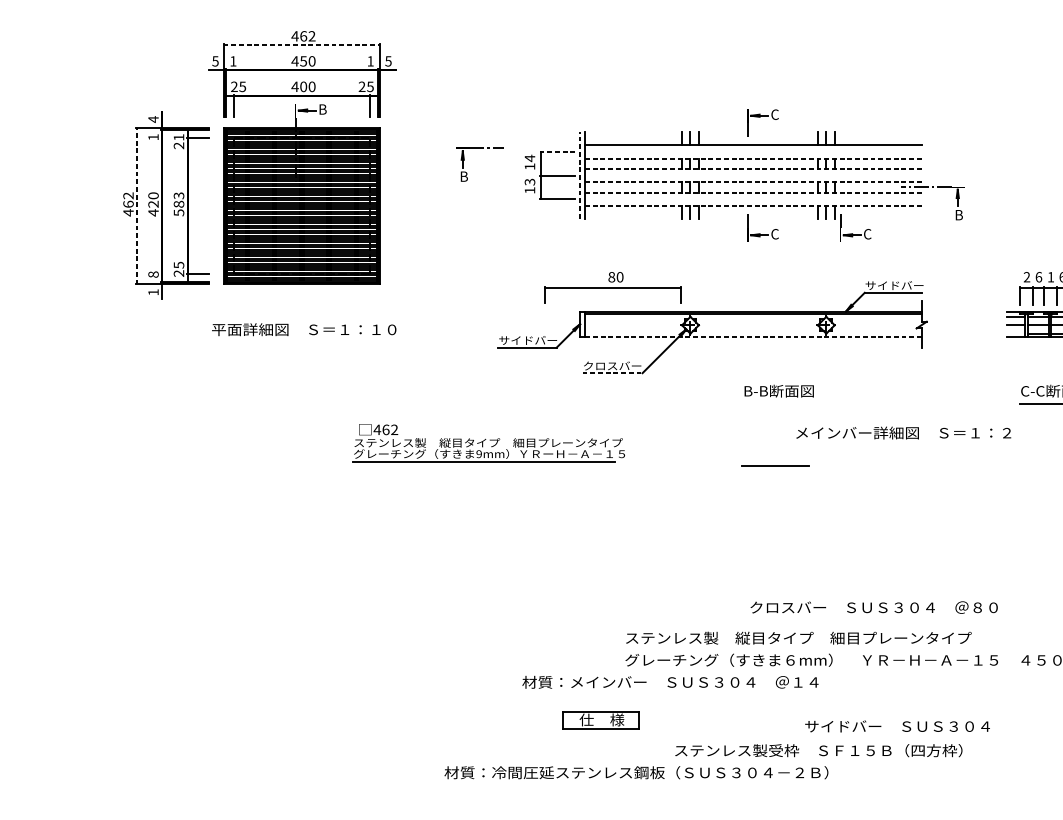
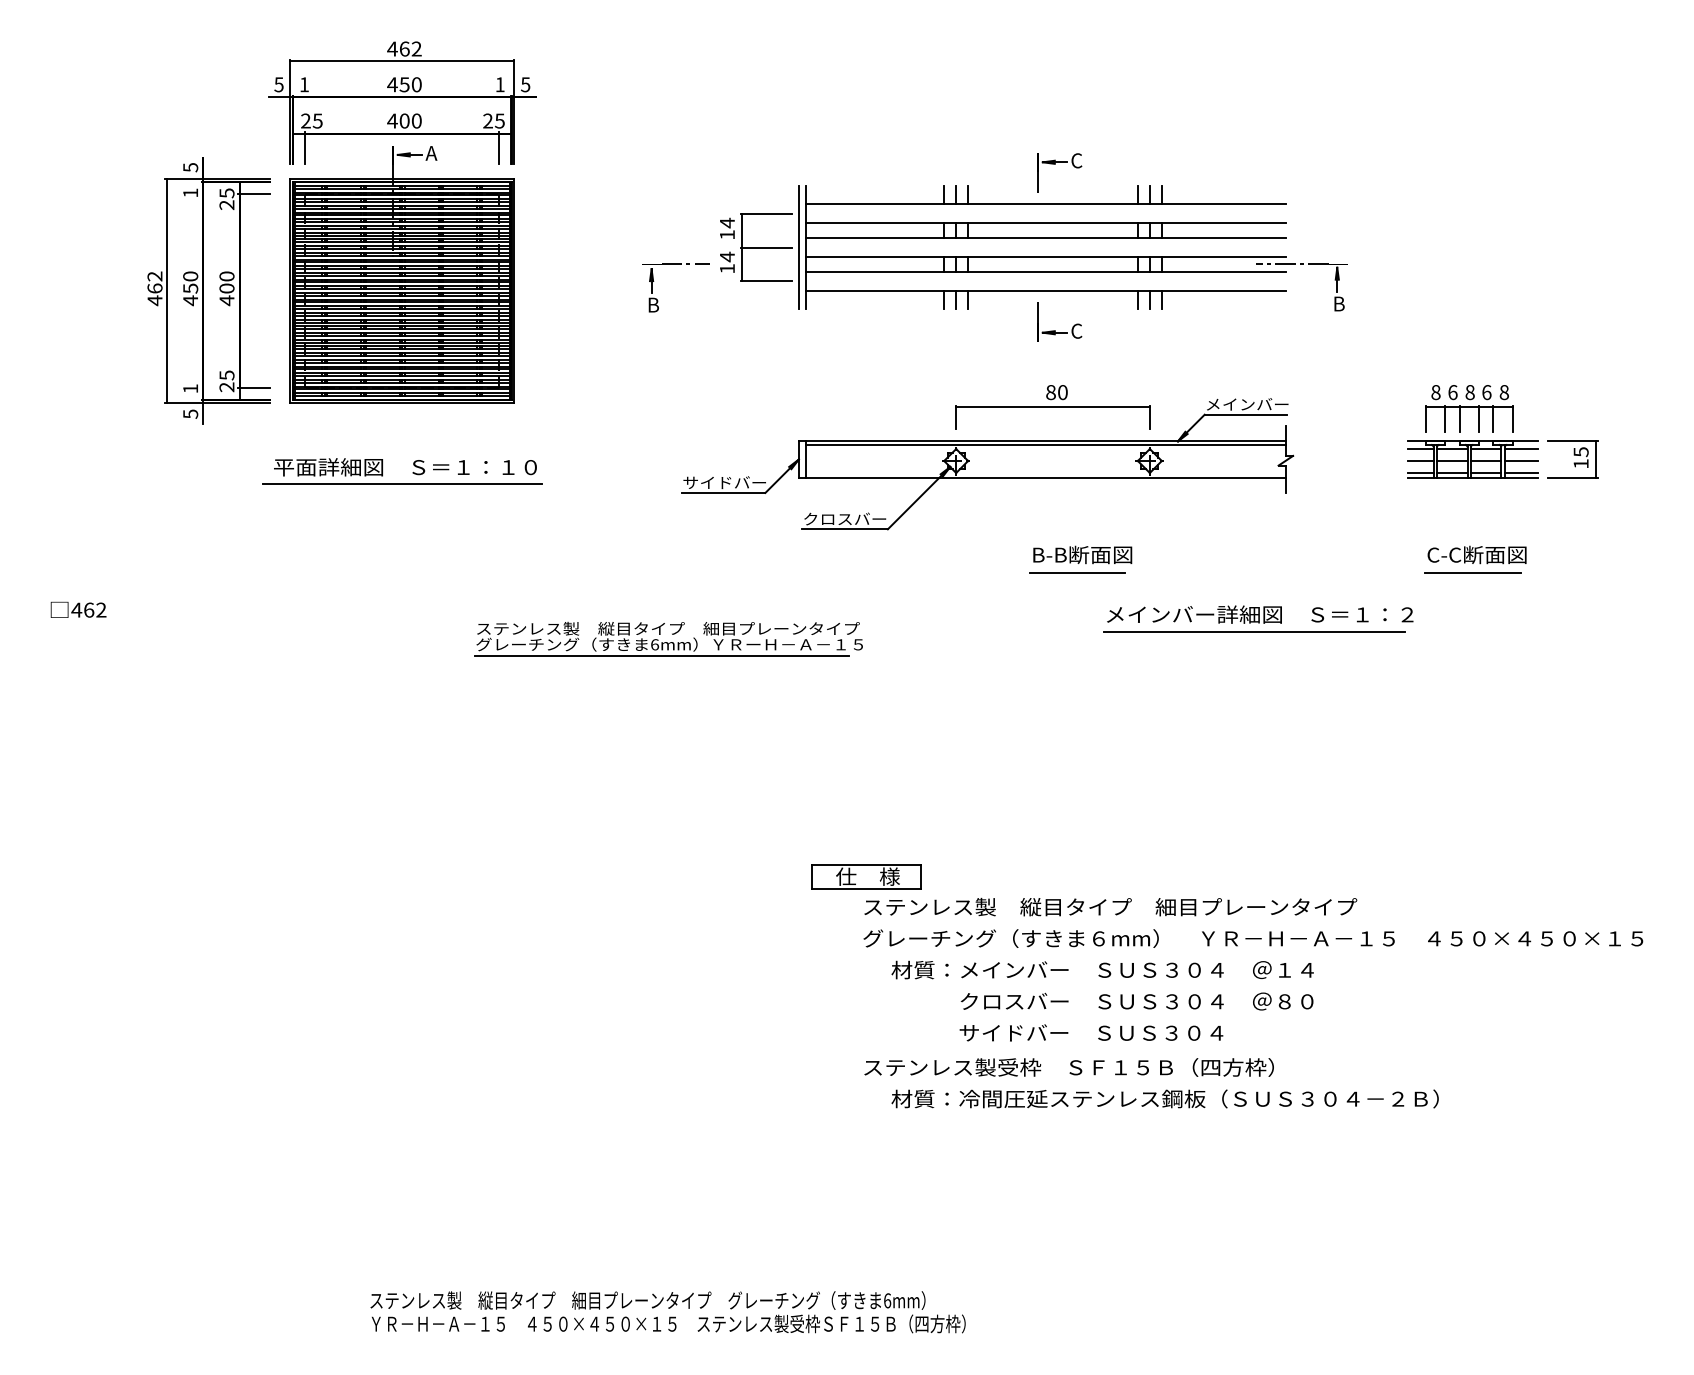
line: (302, 44) -> (402, 60), dashed -> solid
text: (322, 109) -> (431, 153), B -> A
text: (153, 119) -> (190, 167), 4 -> 5
text: (178, 137) -> (226, 193), 21 -> 25
line: (557, 151) -> (766, 213), dashed -> solid
line: (753, 158) -> (1045, 223), dashed -> solid
line: (753, 168) -> (1045, 237), dashed -> solid
part: (467, 173) -> (658, 300), moved
line: (579, 174) -> (798, 246), dashed -> solid
text: (529, 181) -> (726, 256), 13 -> 14
line: (753, 182) -> (1045, 257), dashed -> solid
line: (753, 192) -> (1045, 271), dashed -> solid
text: (153, 204) -> (190, 288), 420 -> 450
text: (178, 204) -> (226, 288), 583 -> 400
line: (136, 205) -> (166, 290), dashed -> solid
line: (753, 206) -> (1045, 291), dashed -> solid
part: (852, 233) -> (1187, 330), removed
text: (153, 274) -> (190, 388), 8 -> 1
text: (1026, 277) -> (1435, 392), 2 -> 8
text: (1050, 277) -> (1469, 392), 1 -> 8
text: (882, 285) -> (1229, 404), サイドバー -> メインバー
part: (612, 287) -> (1052, 407), moved
text: (153, 291) -> (190, 413), 1 -> 5
line: (1016, 334) -> (1420, 473), added
line: (753, 336) -> (1045, 477), dashed -> solid
line: (302, 341) -> (402, 483), added
line: (612, 373) -> (845, 529), dashed -> solid
text: (378, 429) -> (78, 609), moved
line: (899, 445) -> (1254, 632), added
text: (479, 453) -> (655, 644), 9mm -> 6mm
line: (775, 465) -> (1077, 572), moved
text: (873, 607) -> (1136, 1001), moved
text: (670, 681) -> (1102, 969), moved
part: (600, 719) -> (866, 876), moved
text: (897, 726) -> (1091, 1032), moved
text: (818, 750) -> (1068, 1067), moved
text: (635, 772) -> (1164, 1098), moved

